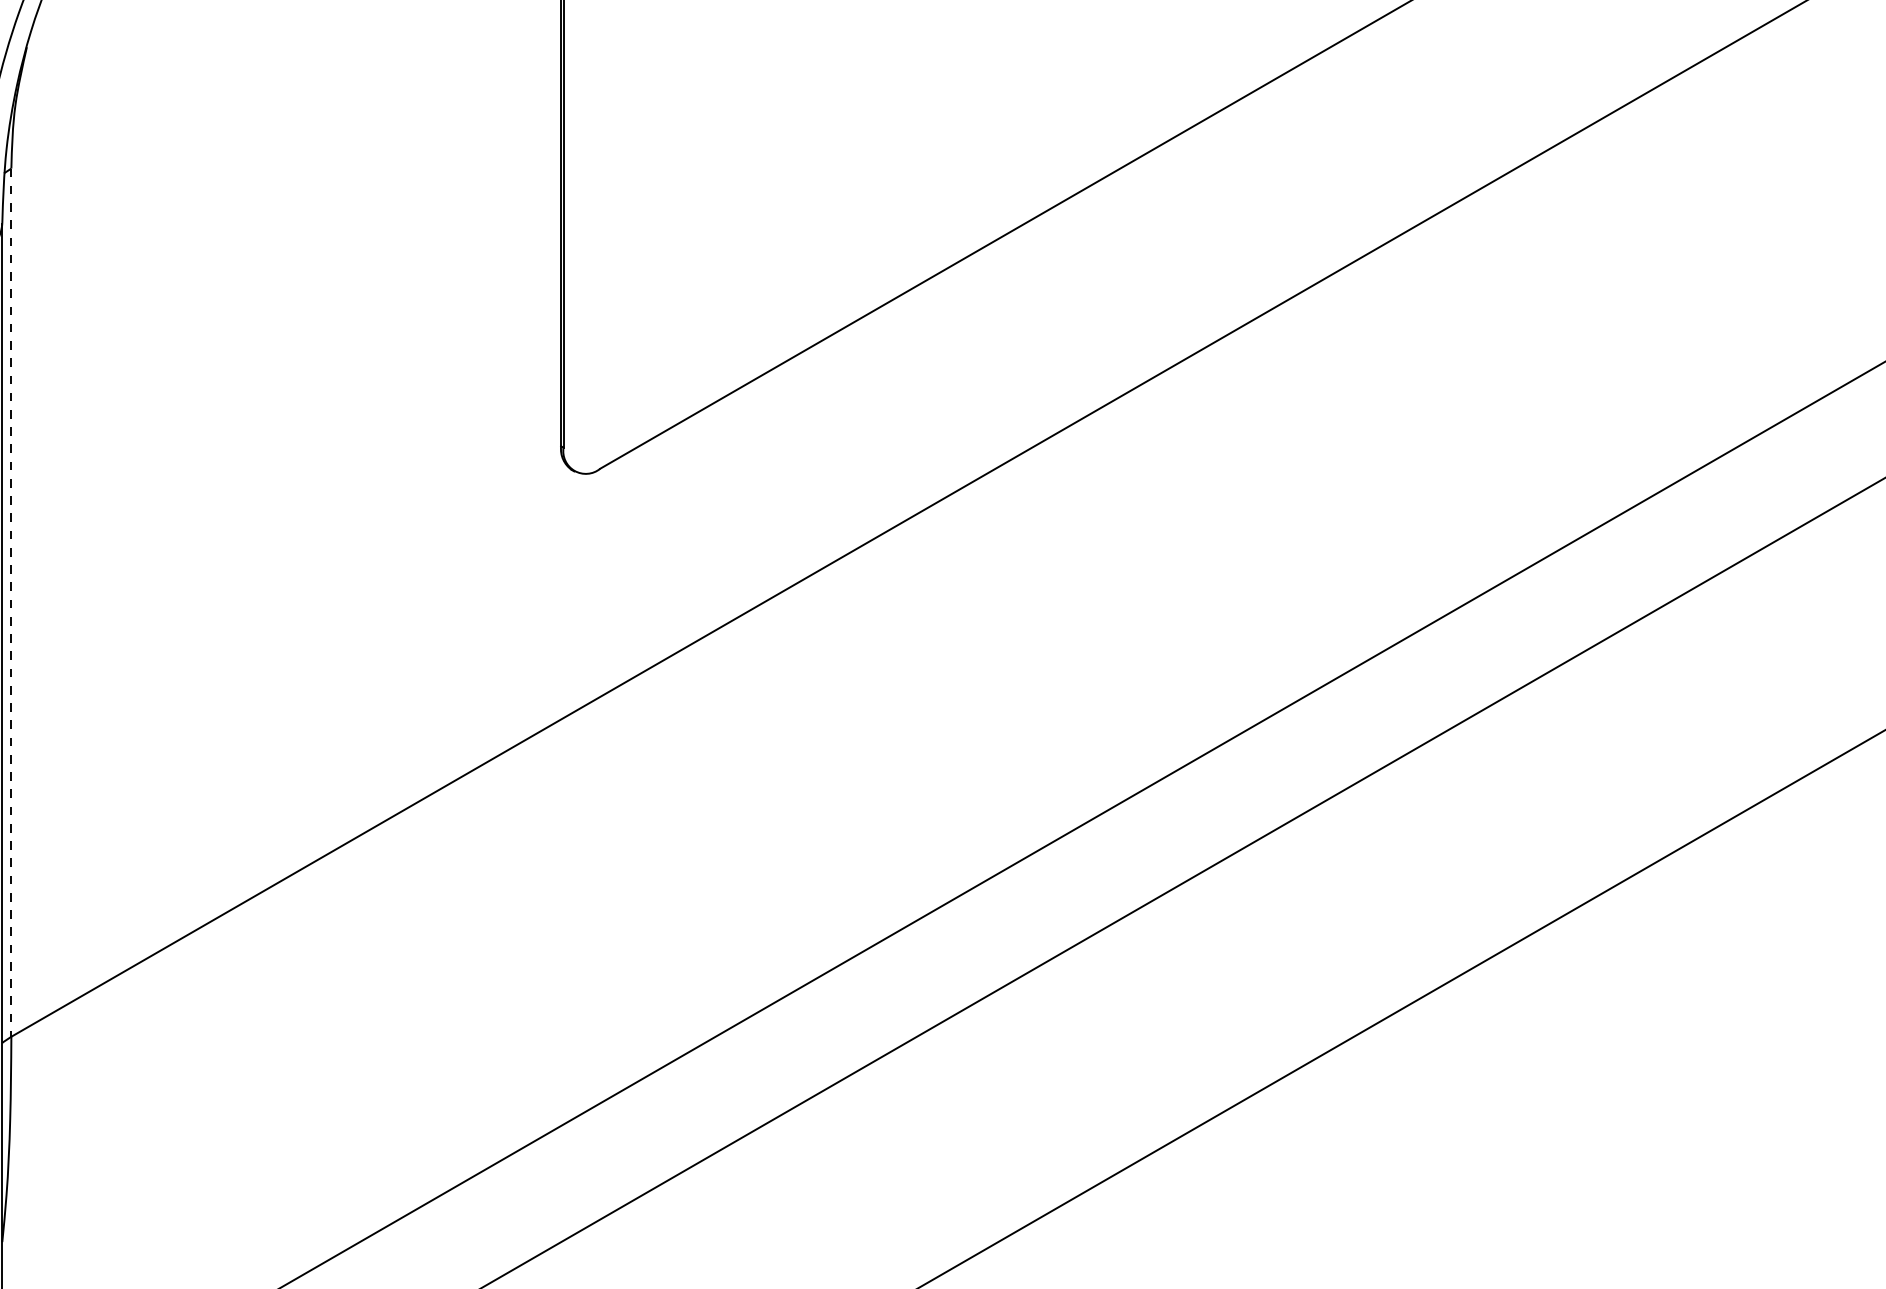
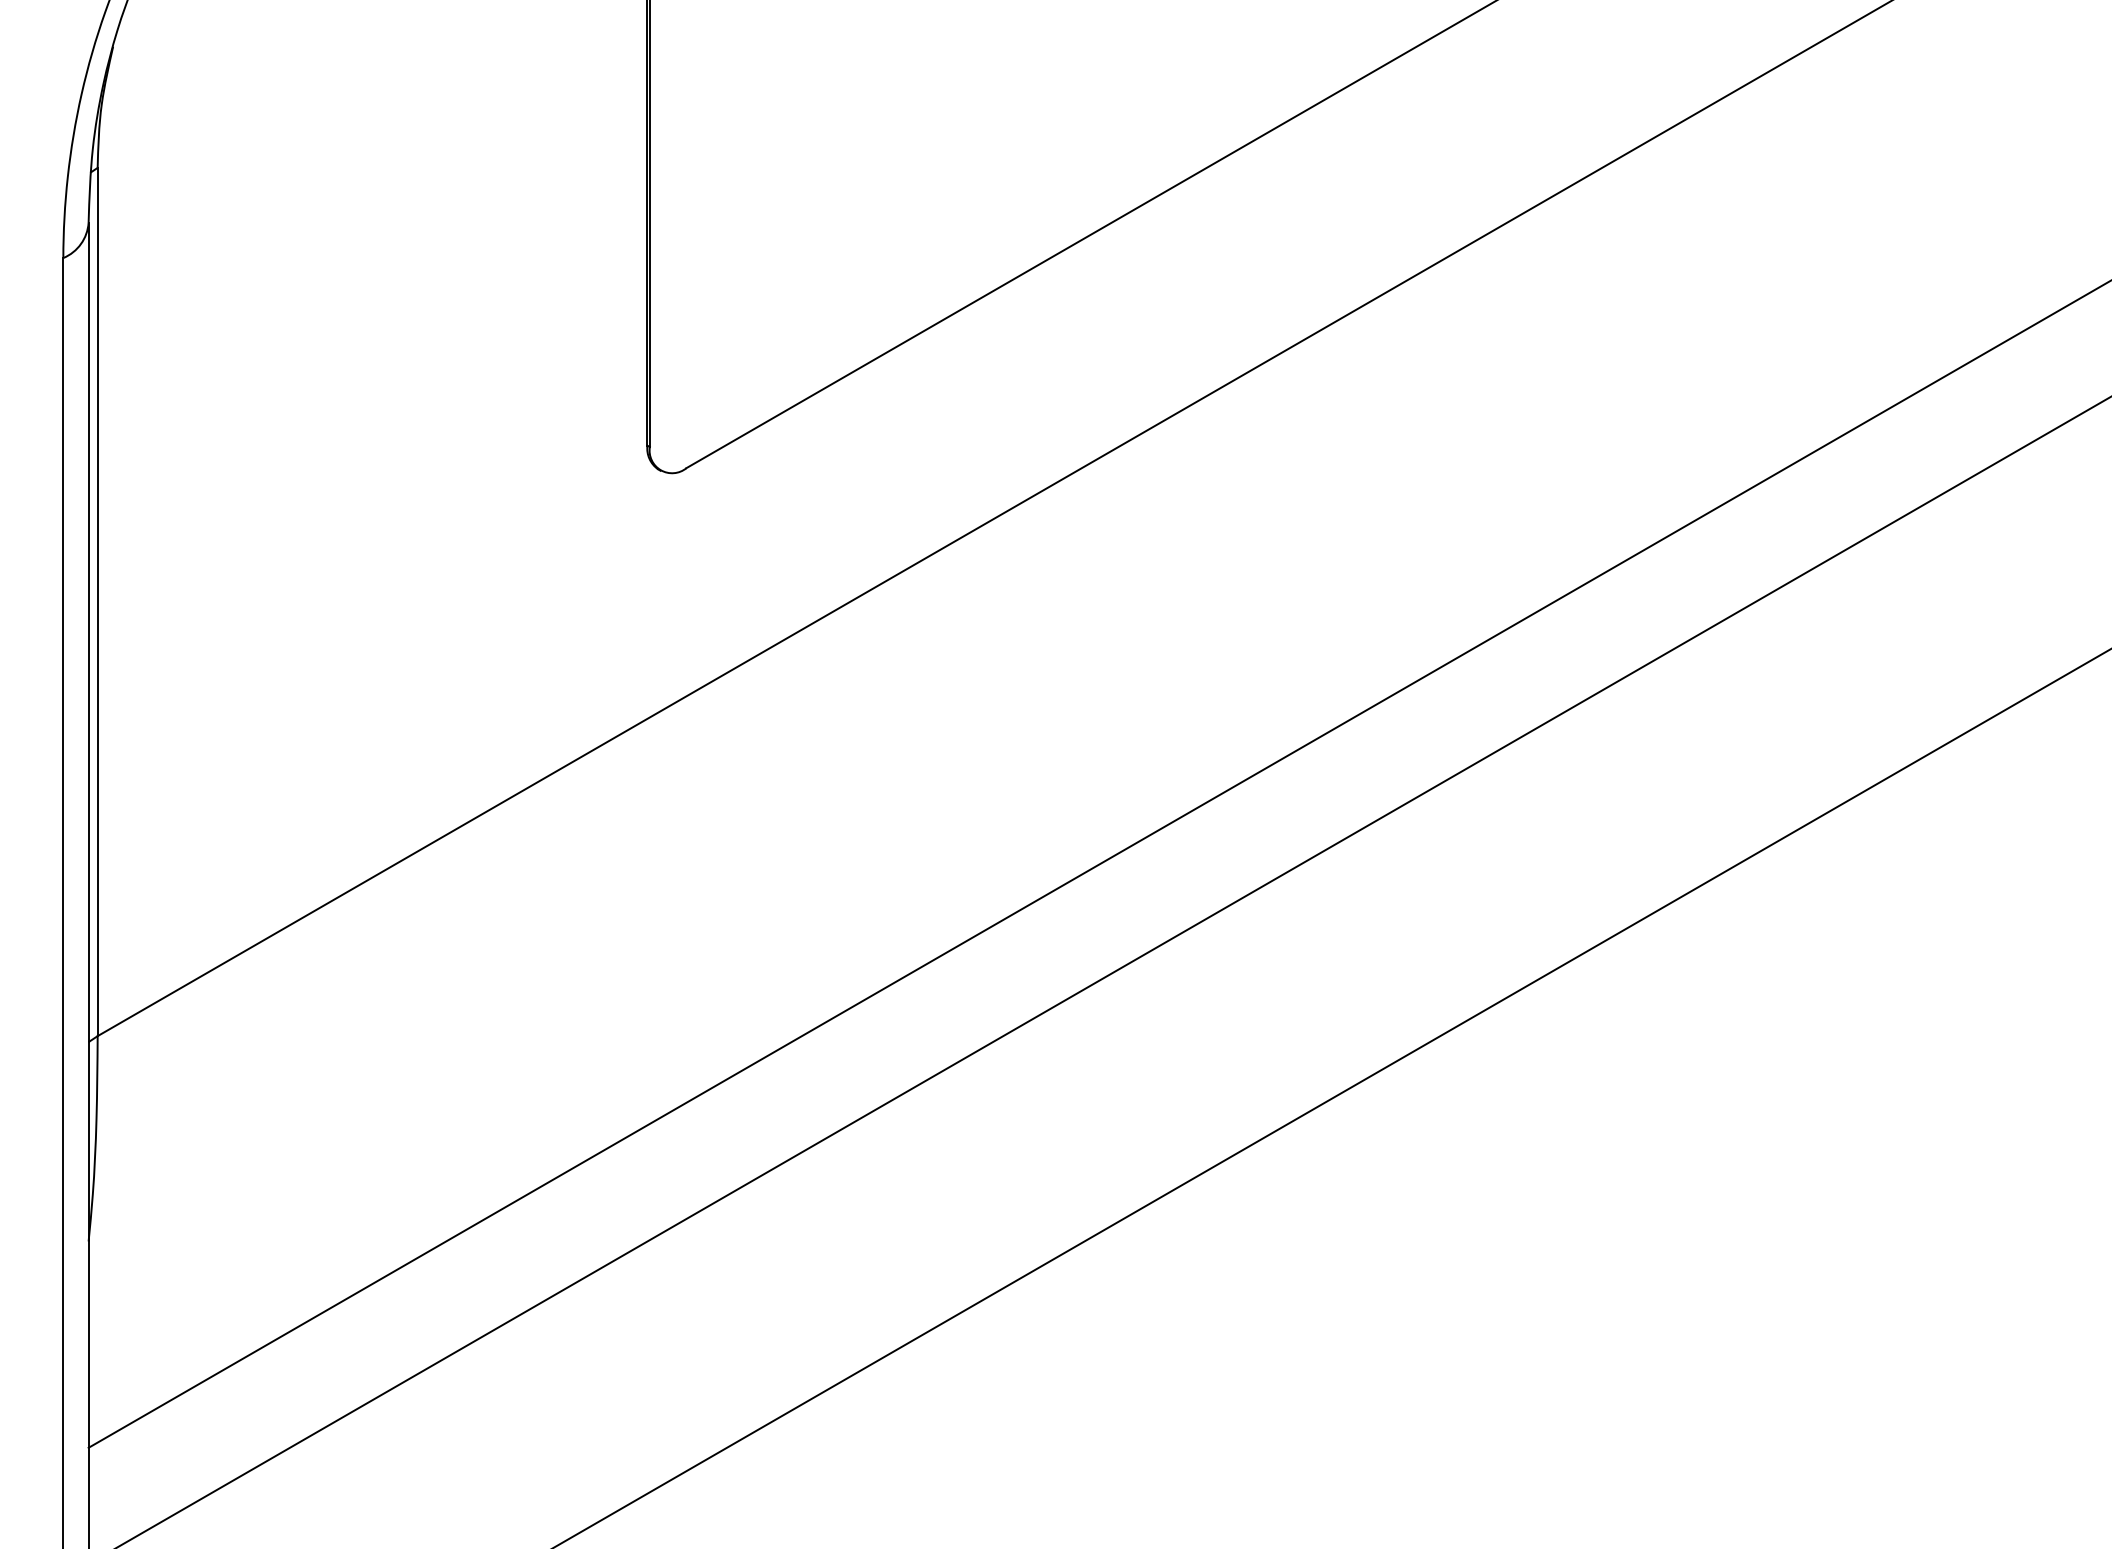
line: (11, 603) -> (97, 602), dashed -> solid

